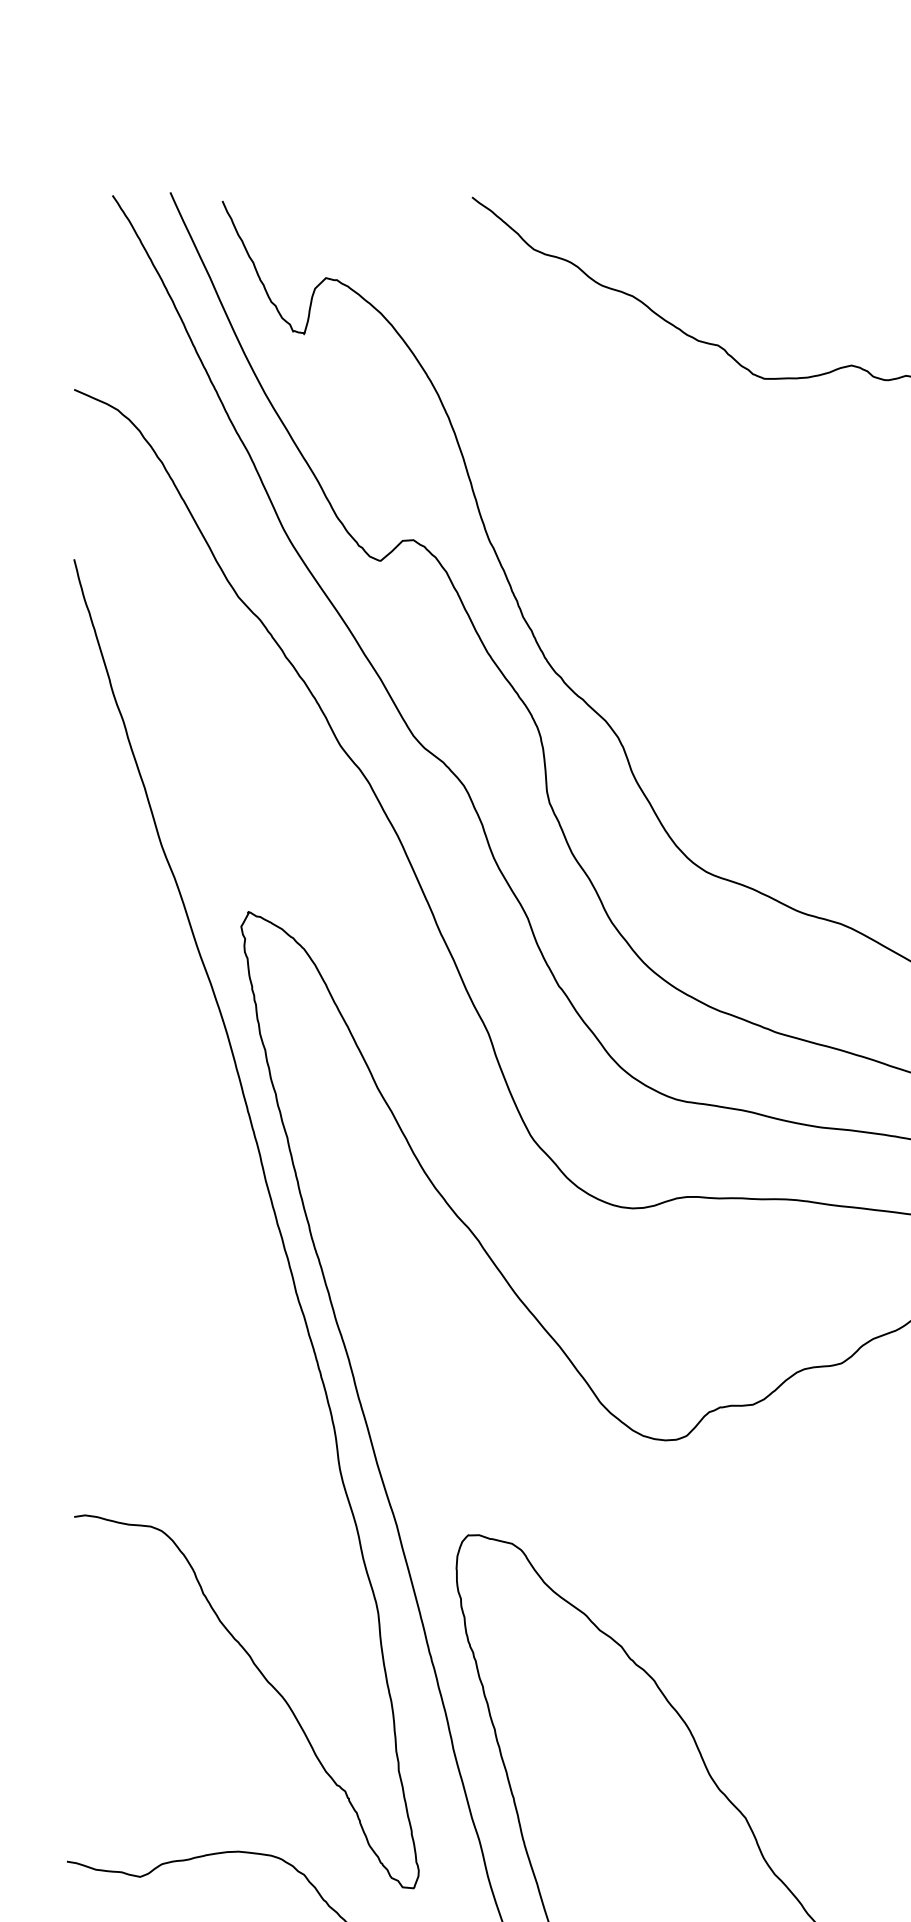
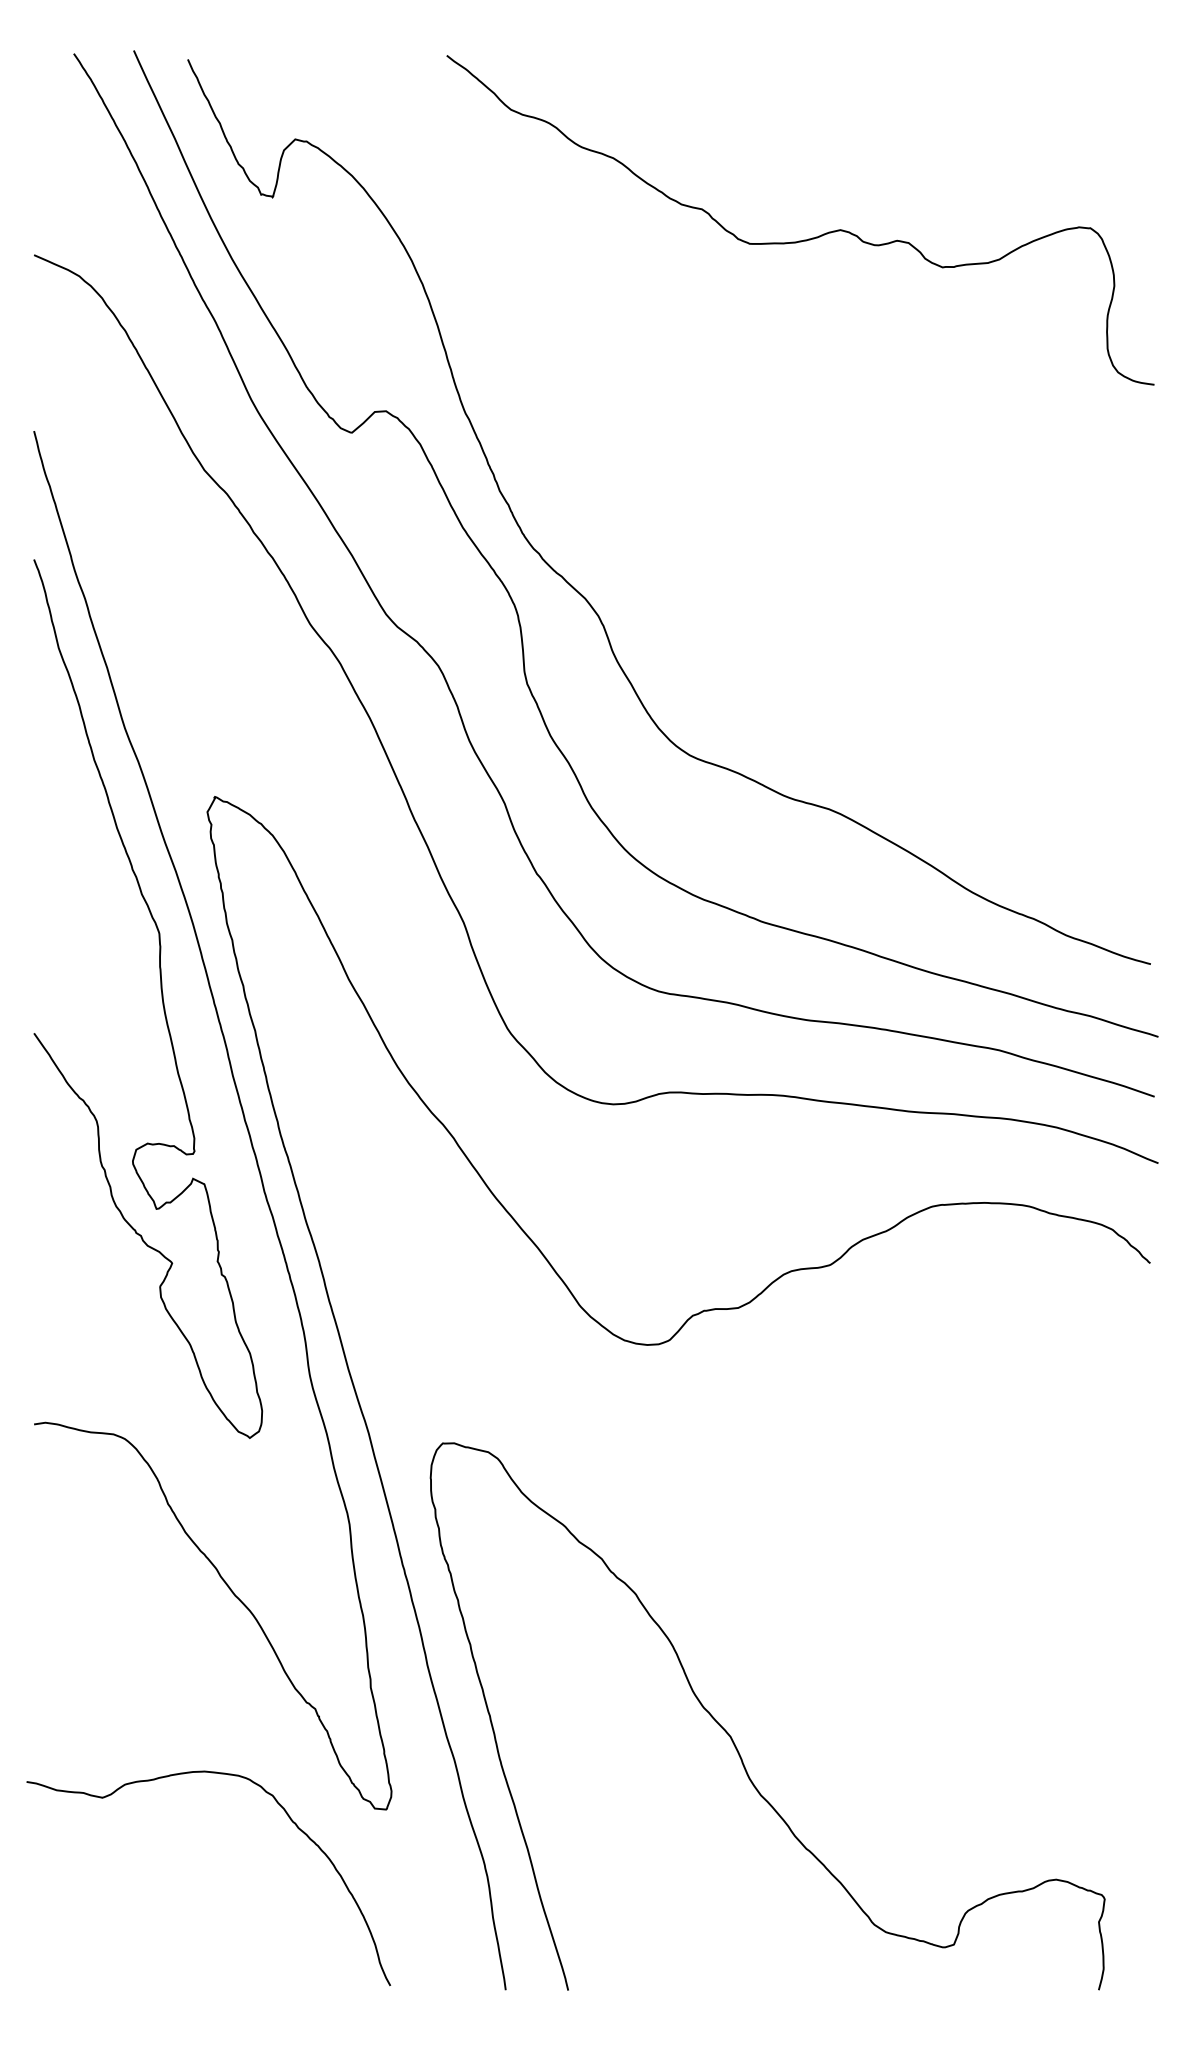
curve: (197, 1106) -> (161, 998), added

